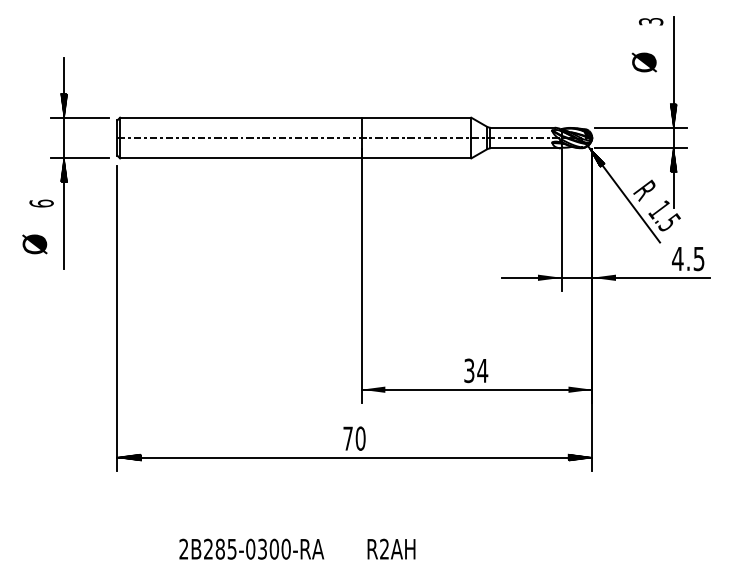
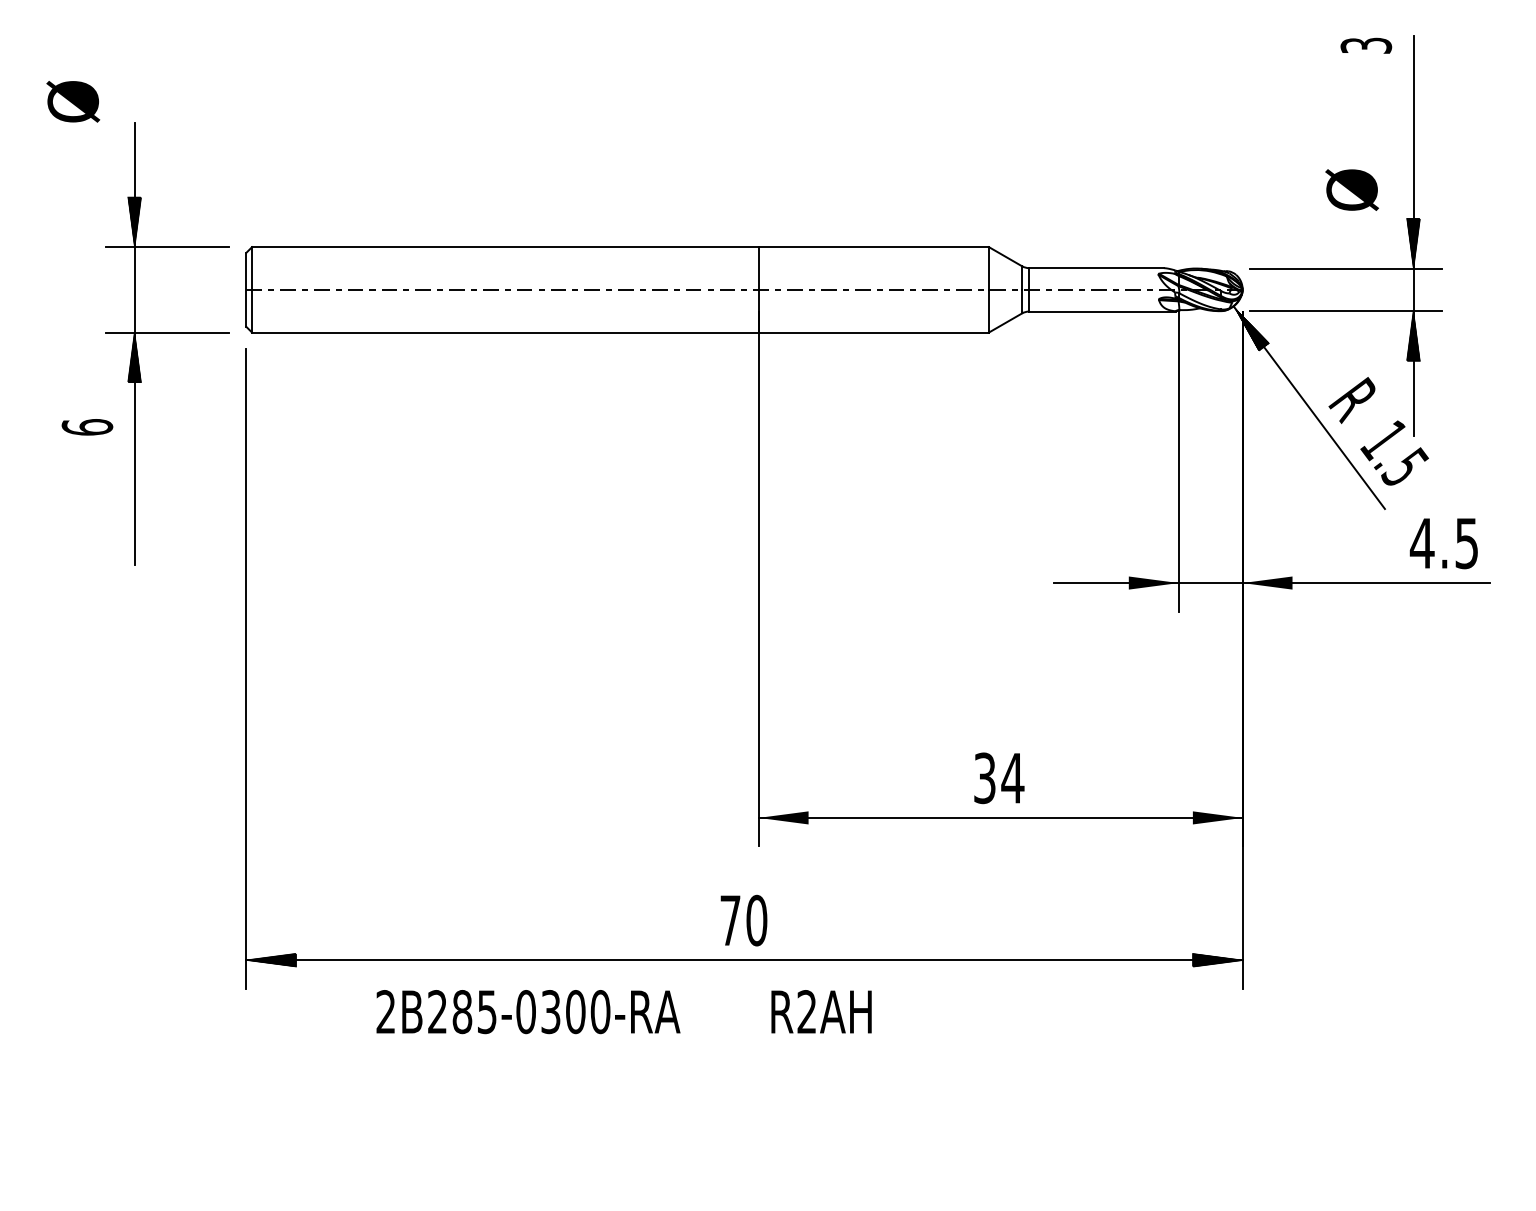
text: (643, 62) -> (1350, 190), moved
text: (34, 244) -> (72, 101), moved
text: (297, 548) -> (624, 1010), moved

